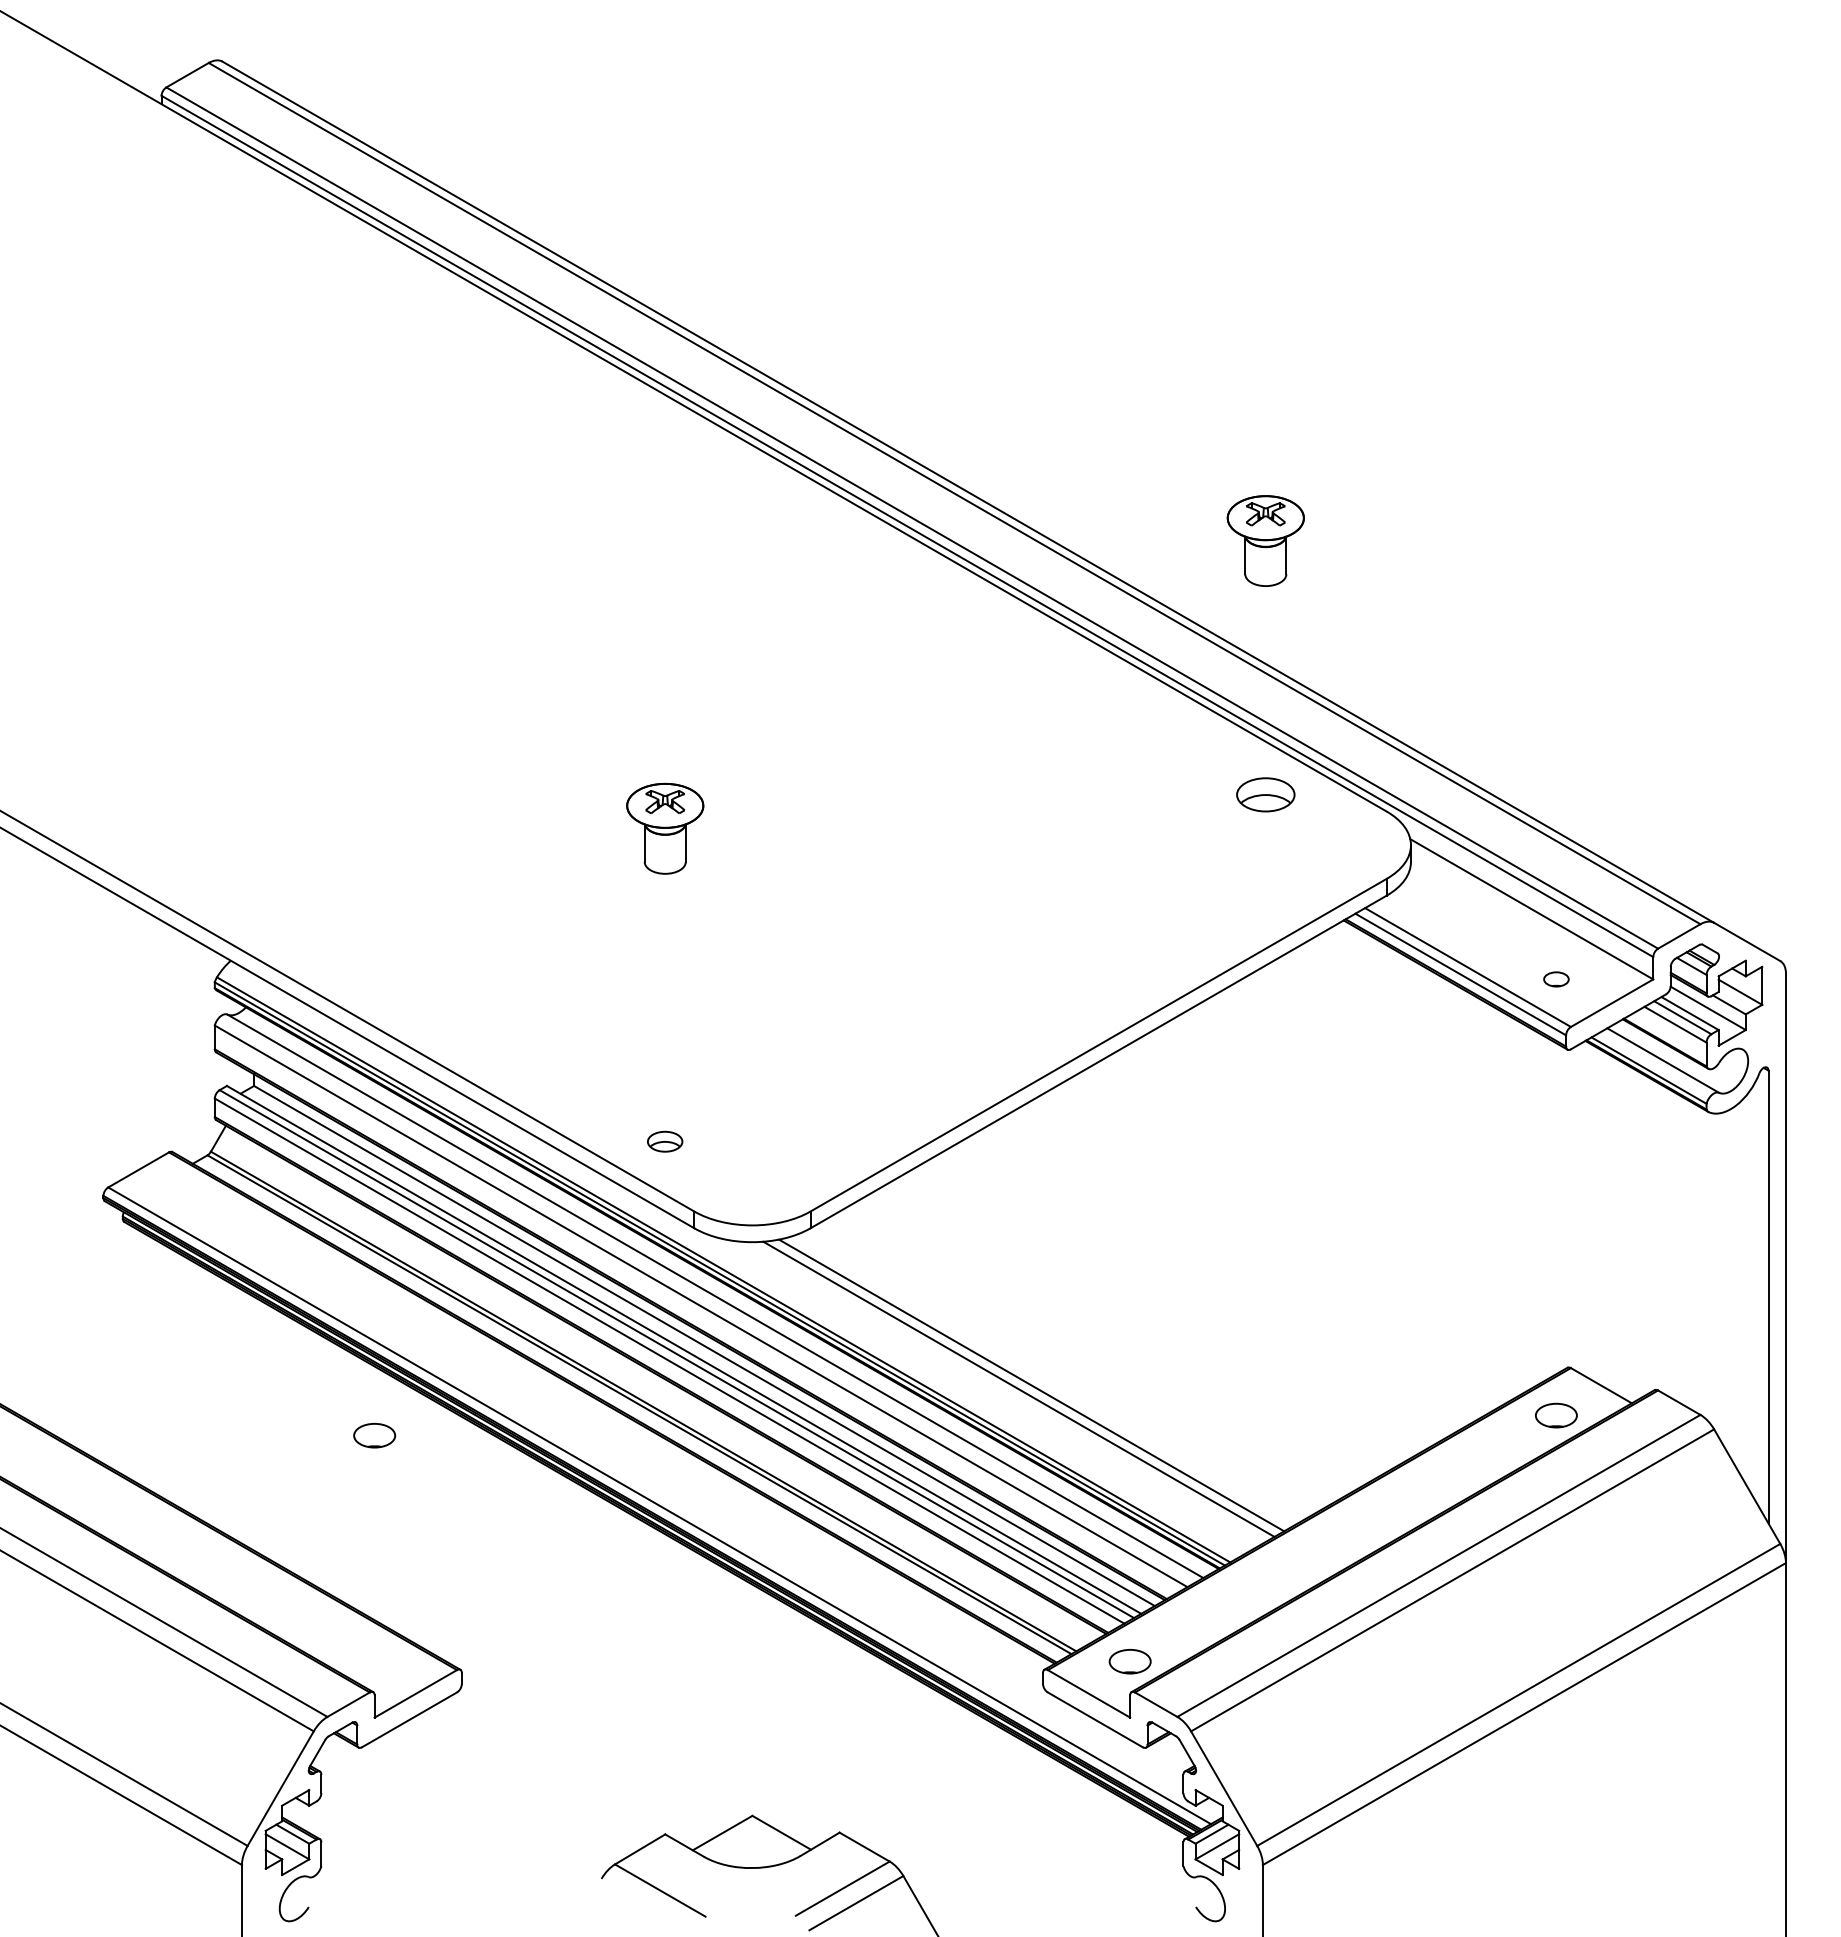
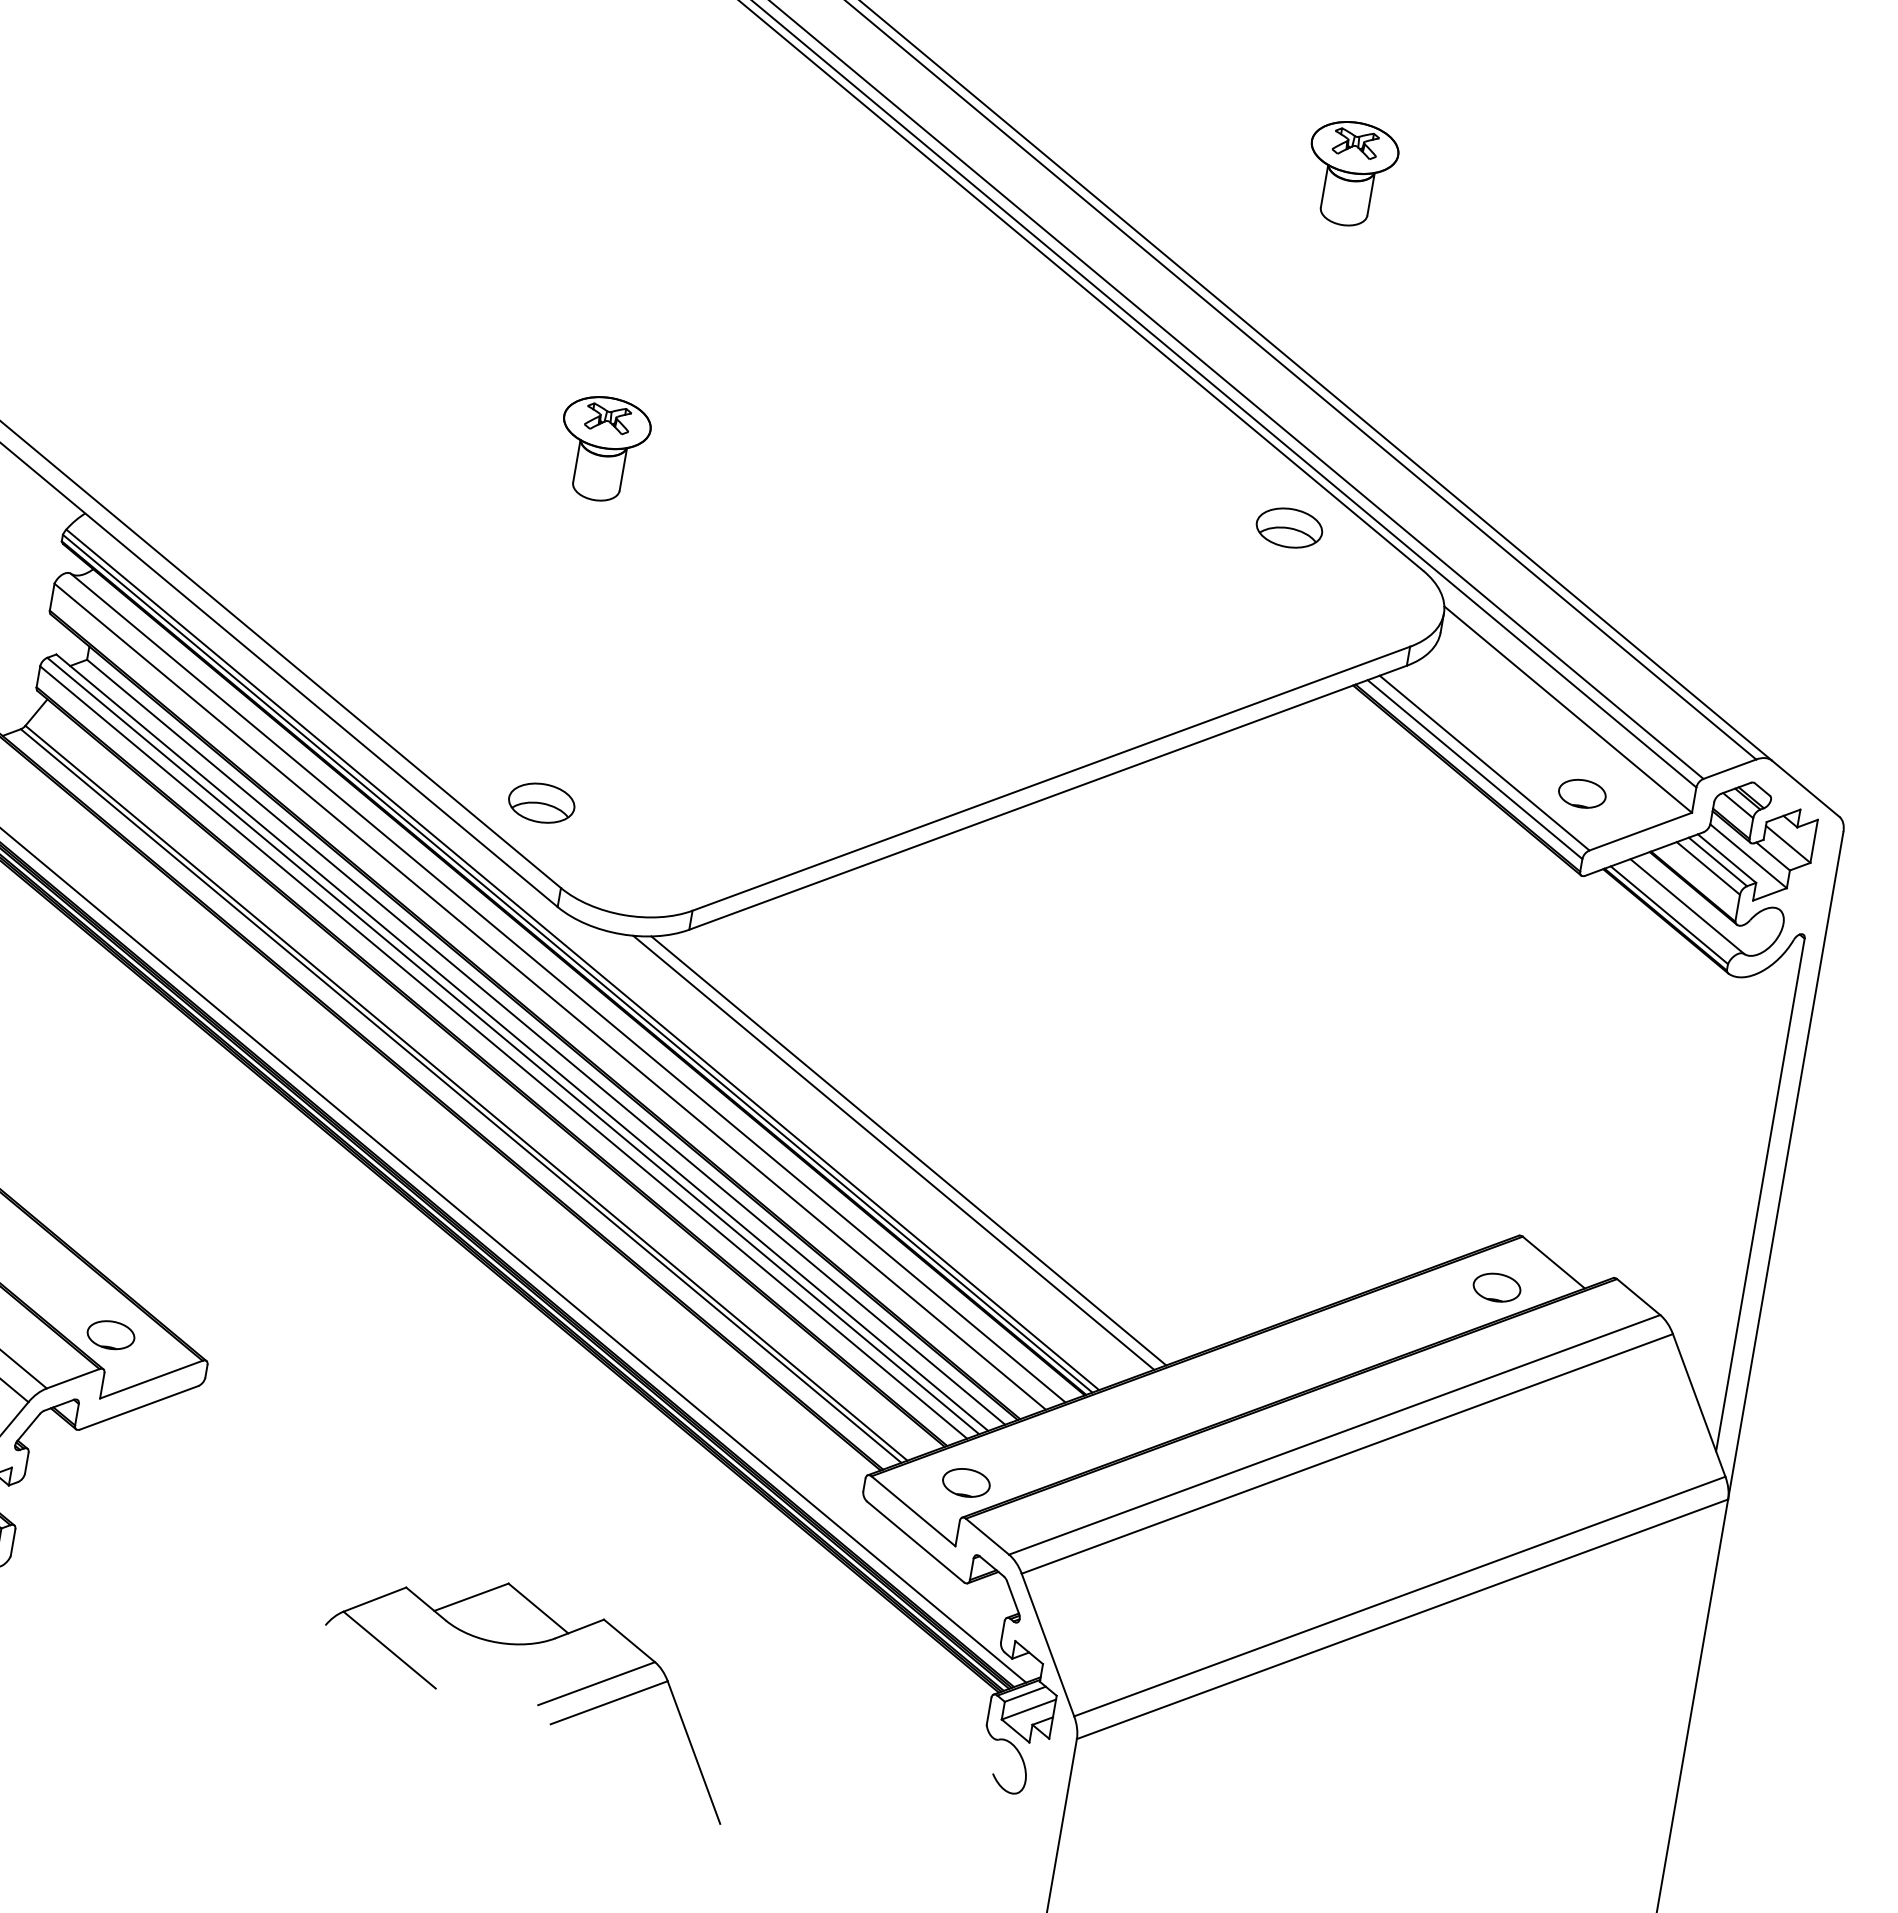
part: (1265, 540) -> (1350, 173), moved
part: (1556, 979) -> (1582, 793), size x1.67
part: (664, 1141) -> (540, 802), size x1.67
part: (374, 1435) -> (110, 1334), moved

